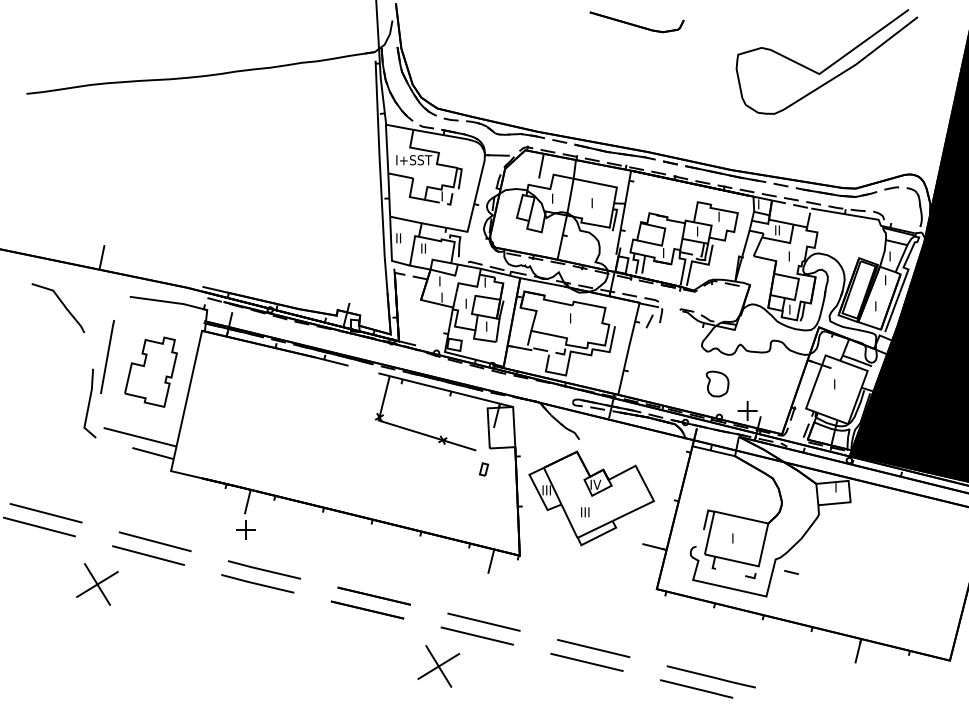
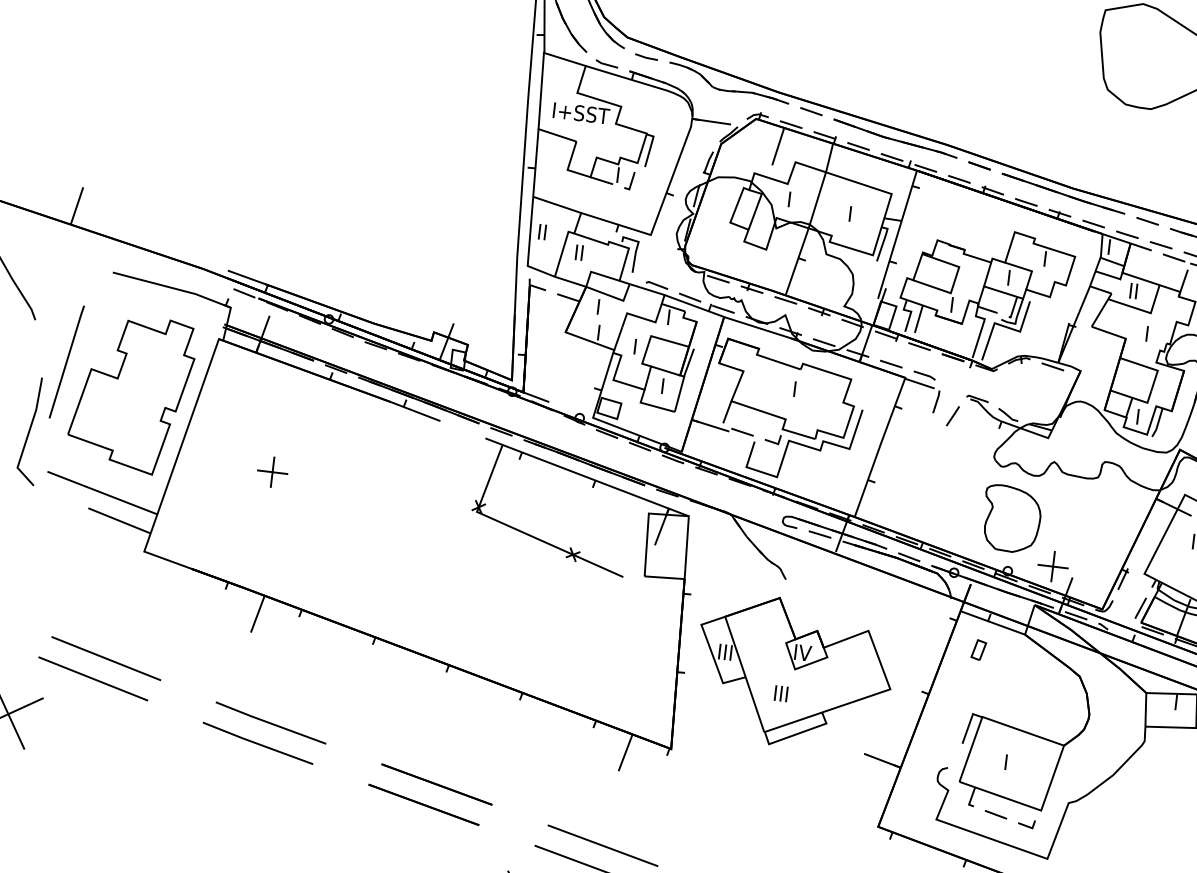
line: (649, 321) -> (952, 416), moved
part: (150, 371) -> (131, 392), size x1.43
part: (717, 383) -> (1011, 518), size x1.67
part: (484, 469) -> (979, 650), moved
part: (245, 529) -> (271, 471), moved
line: (791, 572) -> (995, 814), moved

